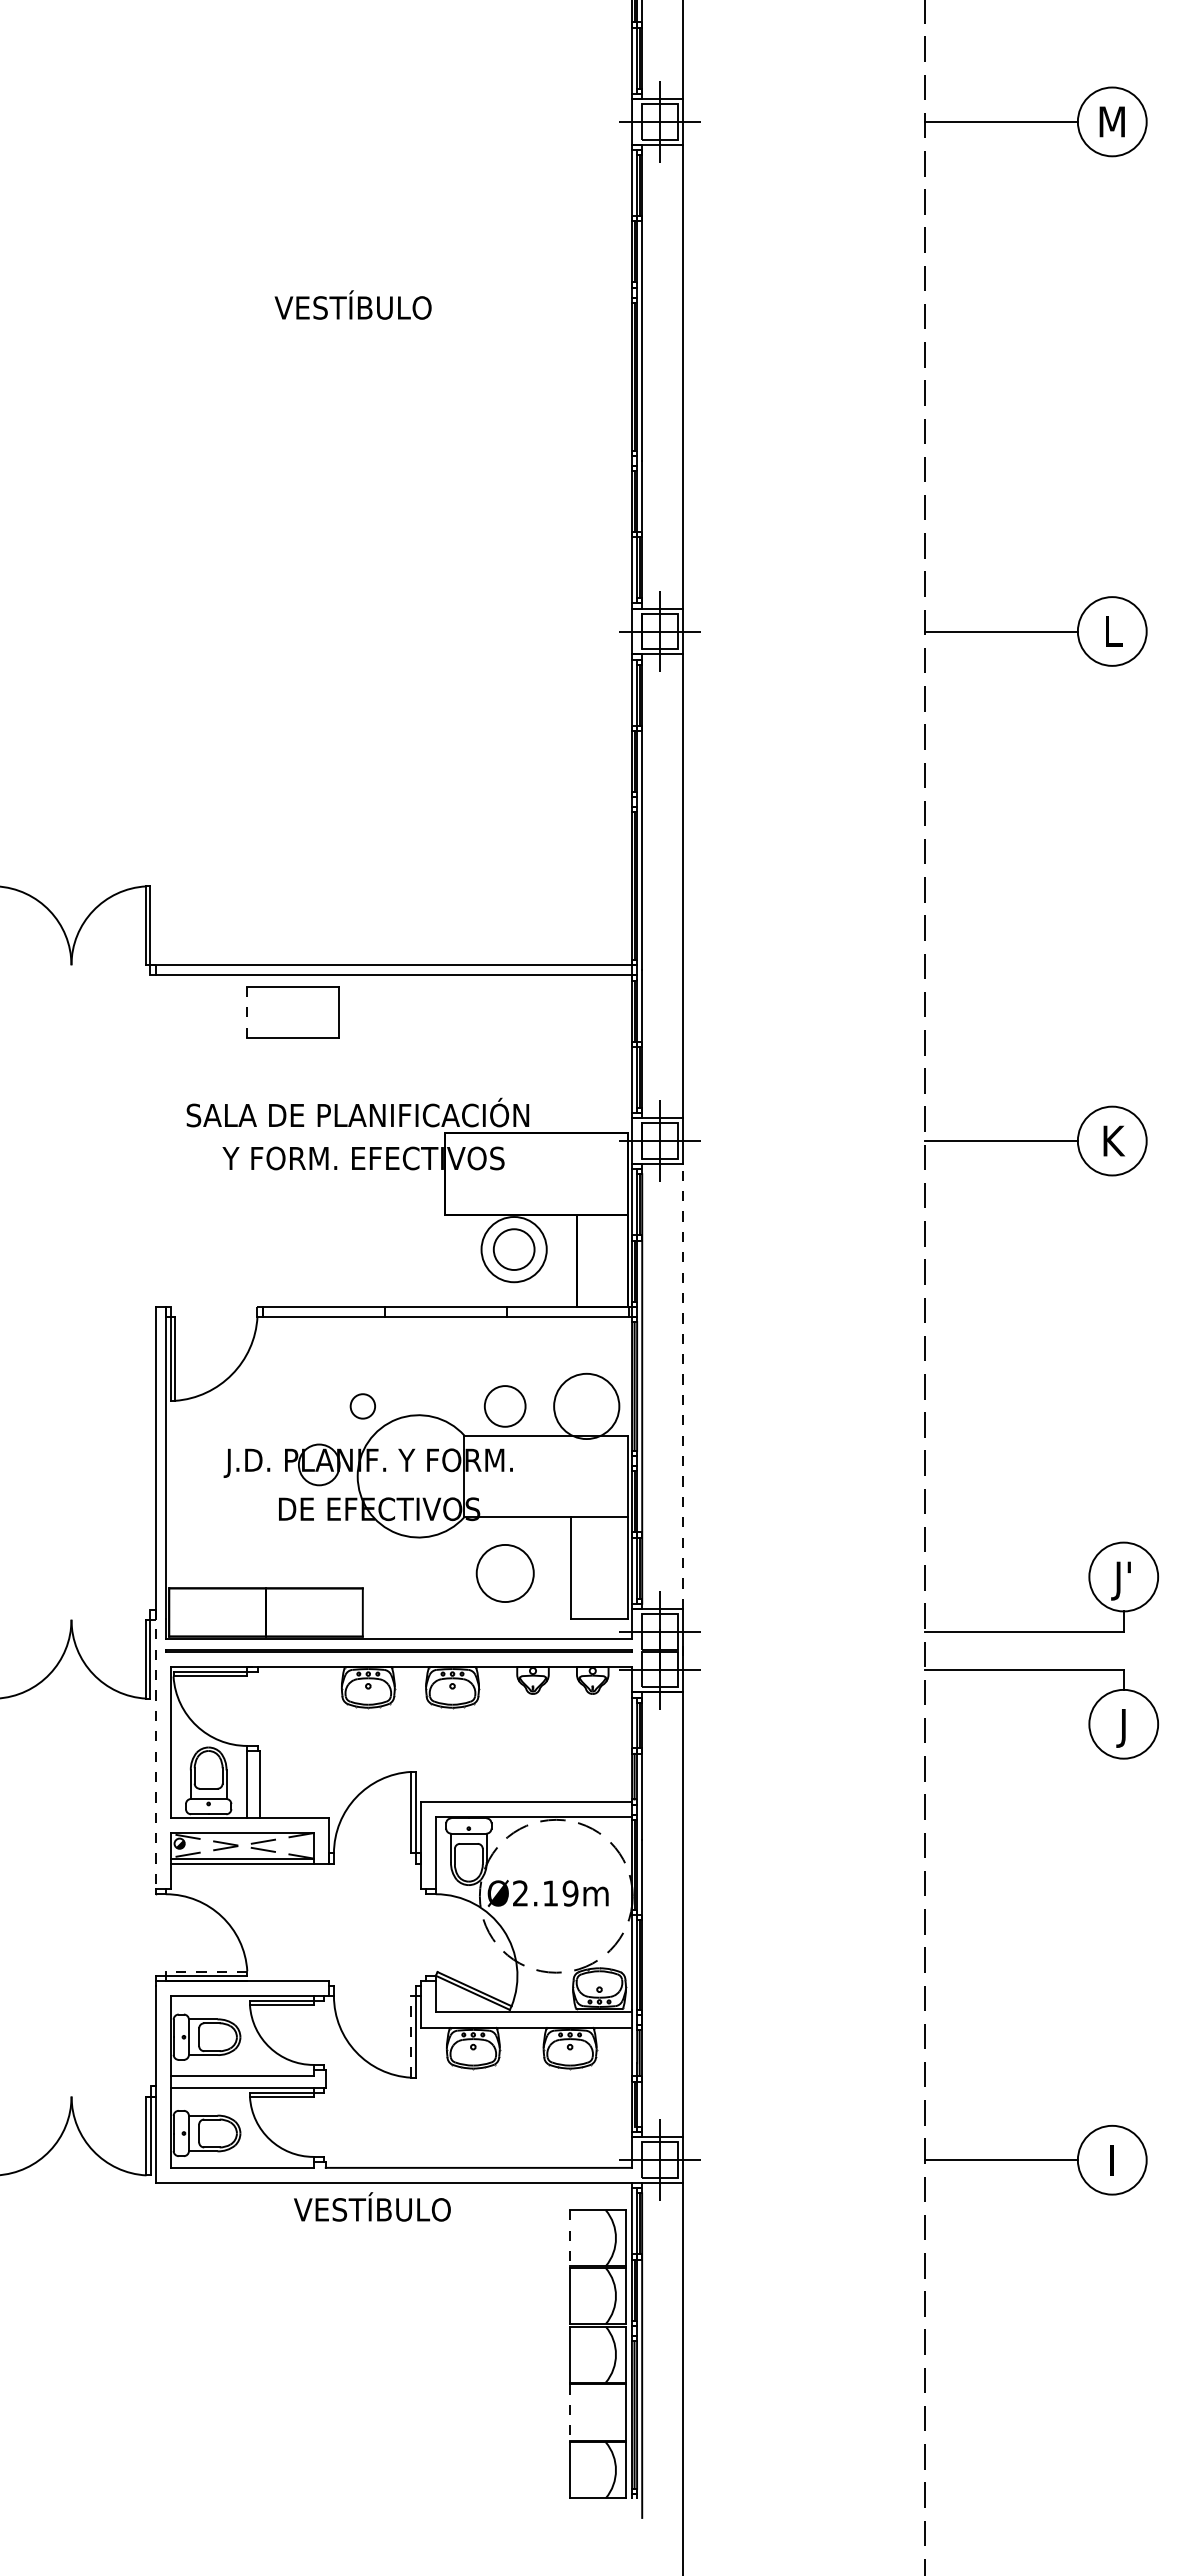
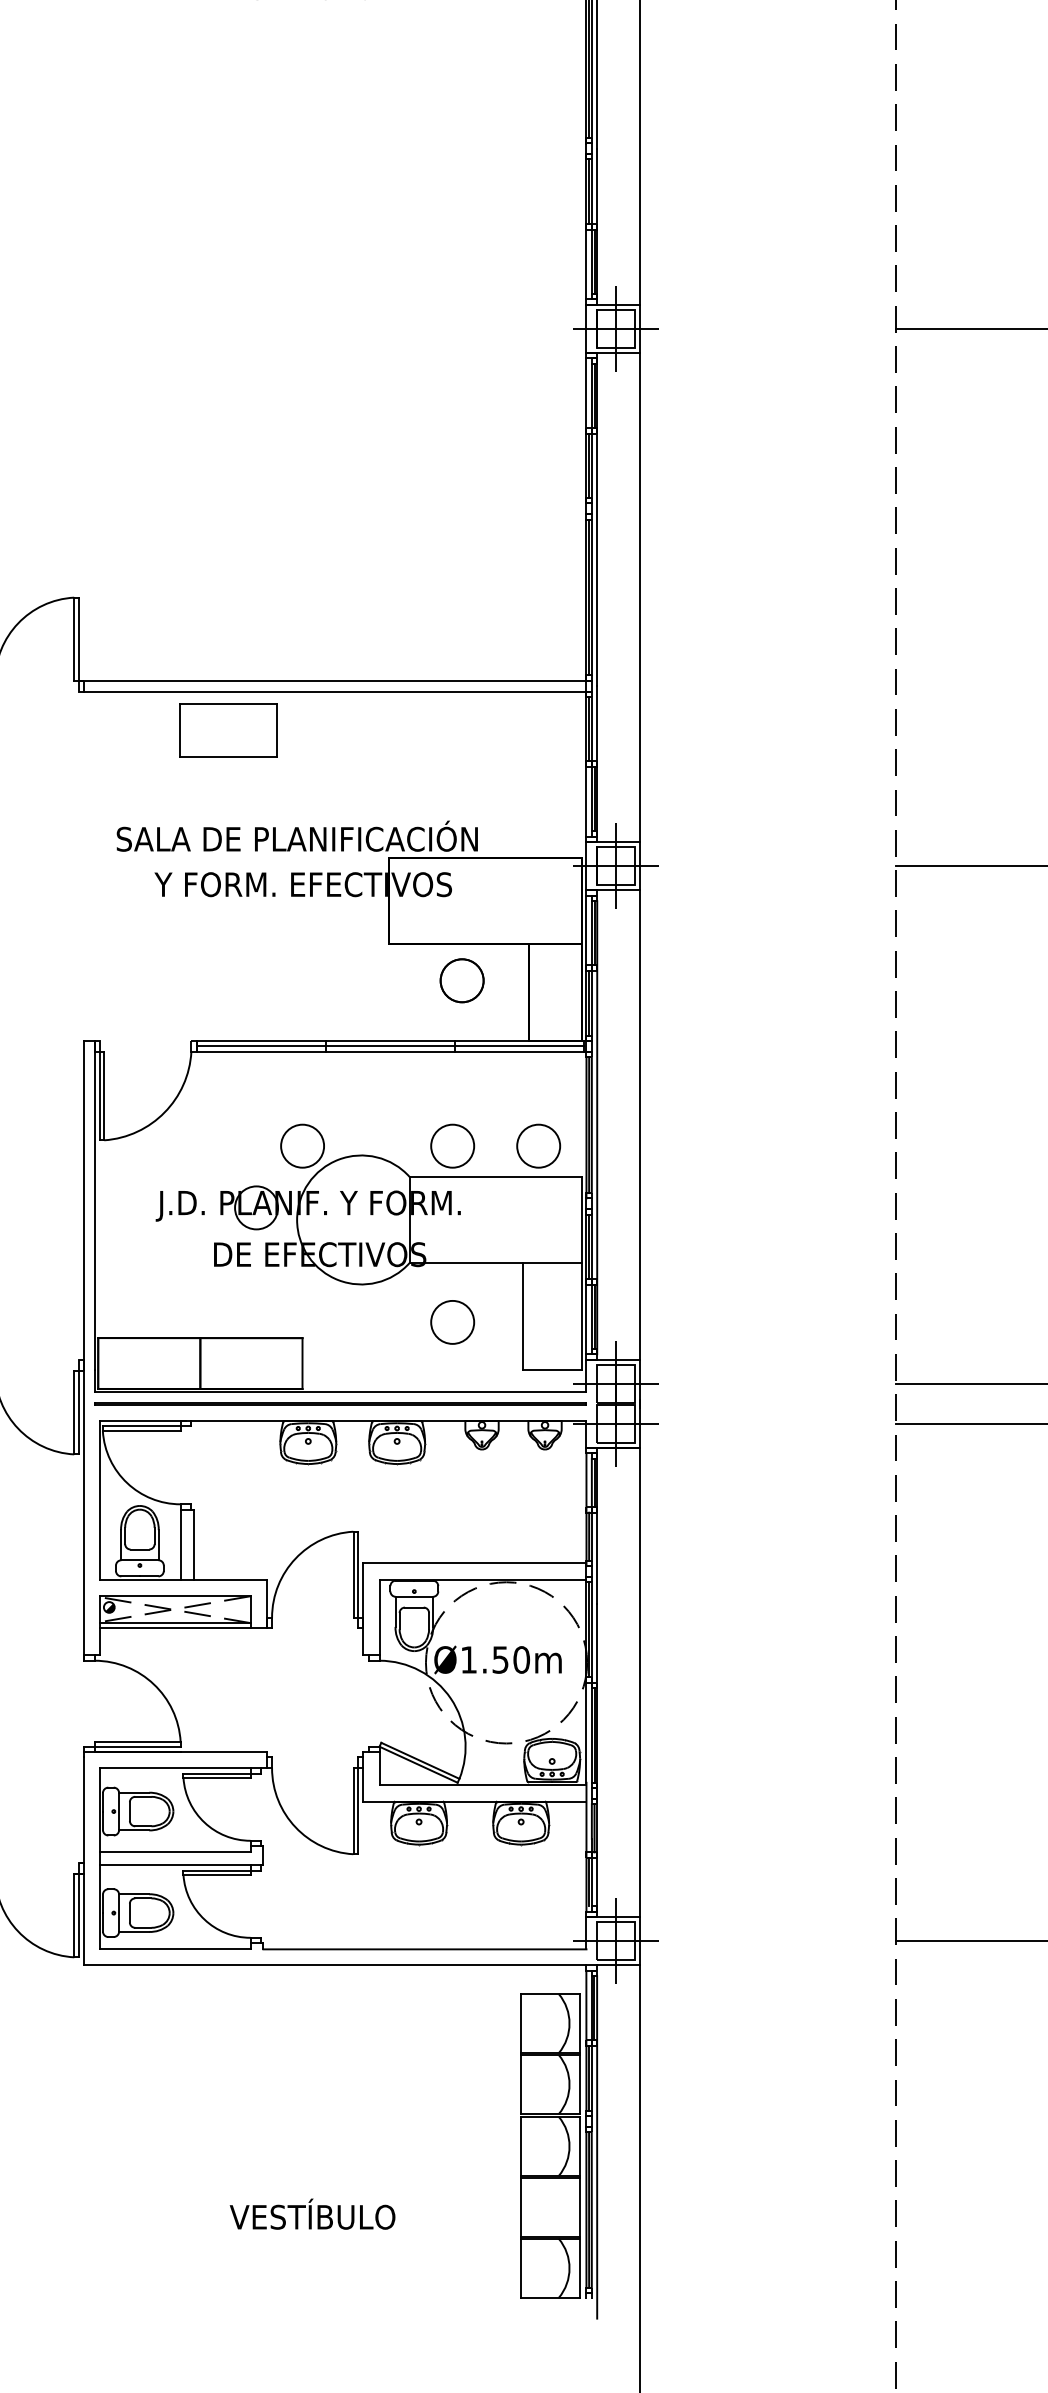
line: (246, 1011) -> (179, 729), dashed -> solid
circle: (513, 1249) -> (461, 980), size x0.62
line: (445, 1311) -> (389, 1046), added
line: (682, 1385) -> (639, 1124), dashed -> solid
circle: (362, 1406) -> (302, 1146), size x1.67
circle: (586, 1406) -> (538, 1146), size x0.62
circle: (504, 1573) -> (451, 1322), size x0.71
line: (155, 1751) -> (83, 1510), dashed -> solid
text: (545, 1893) -> (495, 1659), Ø2.19m -> Ø1.50m
line: (206, 1971) -> (137, 1742), dashed -> solid
line: (411, 2036) -> (353, 1810), dashed -> solid
text: (372, 2206) -> (312, 2213), moved
line: (570, 2238) -> (521, 2023), dashed -> solid
line: (570, 2412) -> (521, 2207), dashed -> solid

